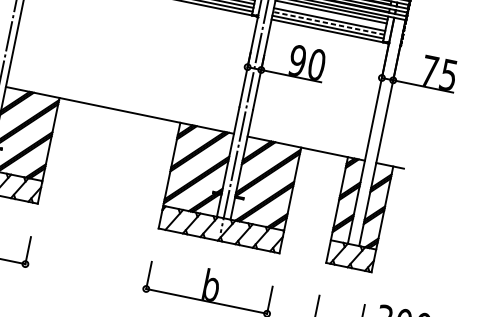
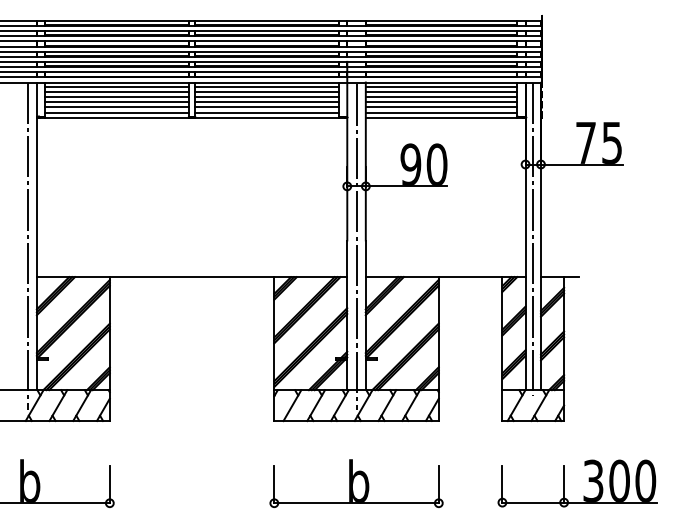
line: (330, 16) -> (441, 97), added
line: (328, 23) -> (441, 107), dashed -> solid
line: (376, 134) -> (533, 239), added

